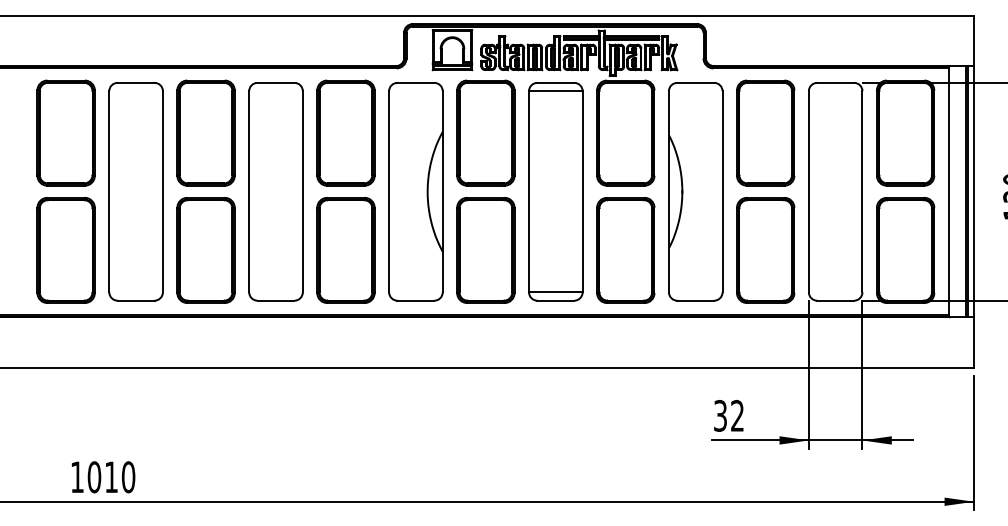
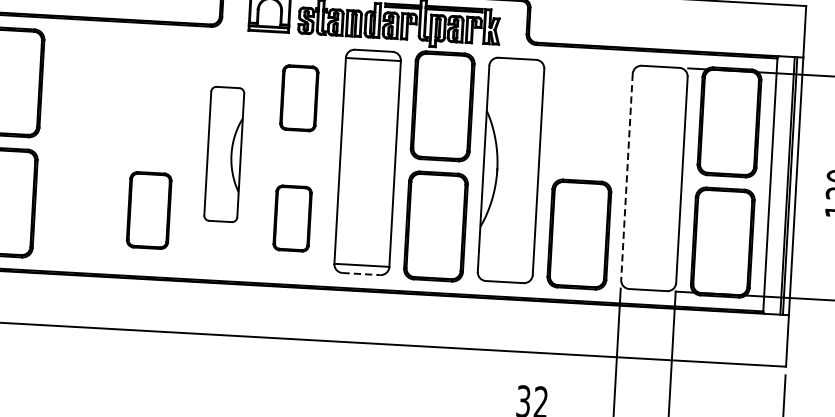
part: (345, 132) -> (155, 89), removed
part: (485, 132) -> (298, 97), size x0.6
part: (765, 132) -> (585, 113), removed
part: (275, 191) -> (80, 146), removed
part: (415, 191) -> (223, 154), size x0.6
line: (808, 191) -> (626, 176), solid -> dashed
part: (345, 250) -> (148, 210), size x0.7
part: (485, 250) -> (292, 218), size x0.6
line: (556, 300) -> (362, 273), solid -> dashed

